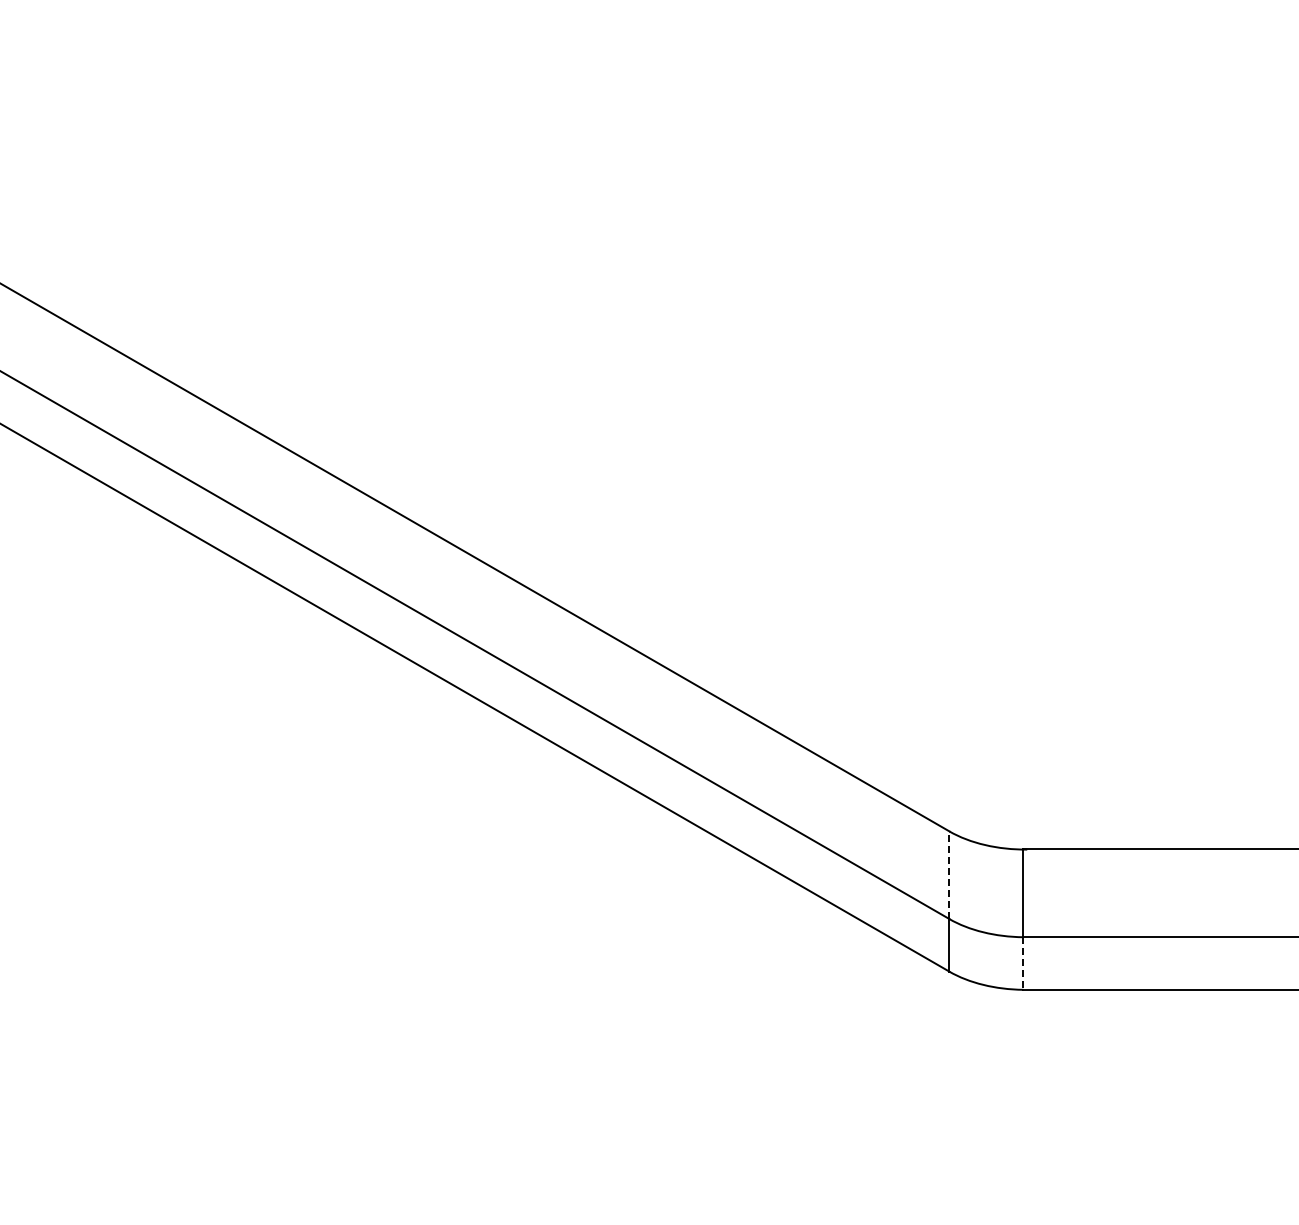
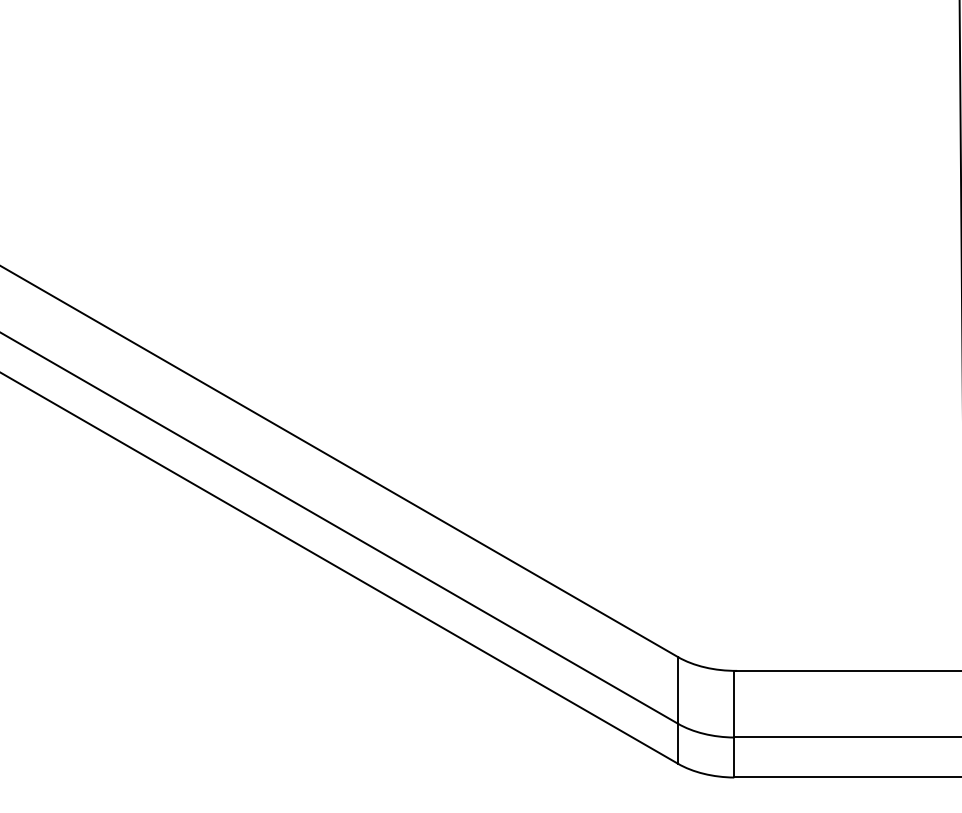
line: (949, 875) -> (678, 690), dashed -> solid
line: (1023, 963) -> (734, 757), dashed -> solid

